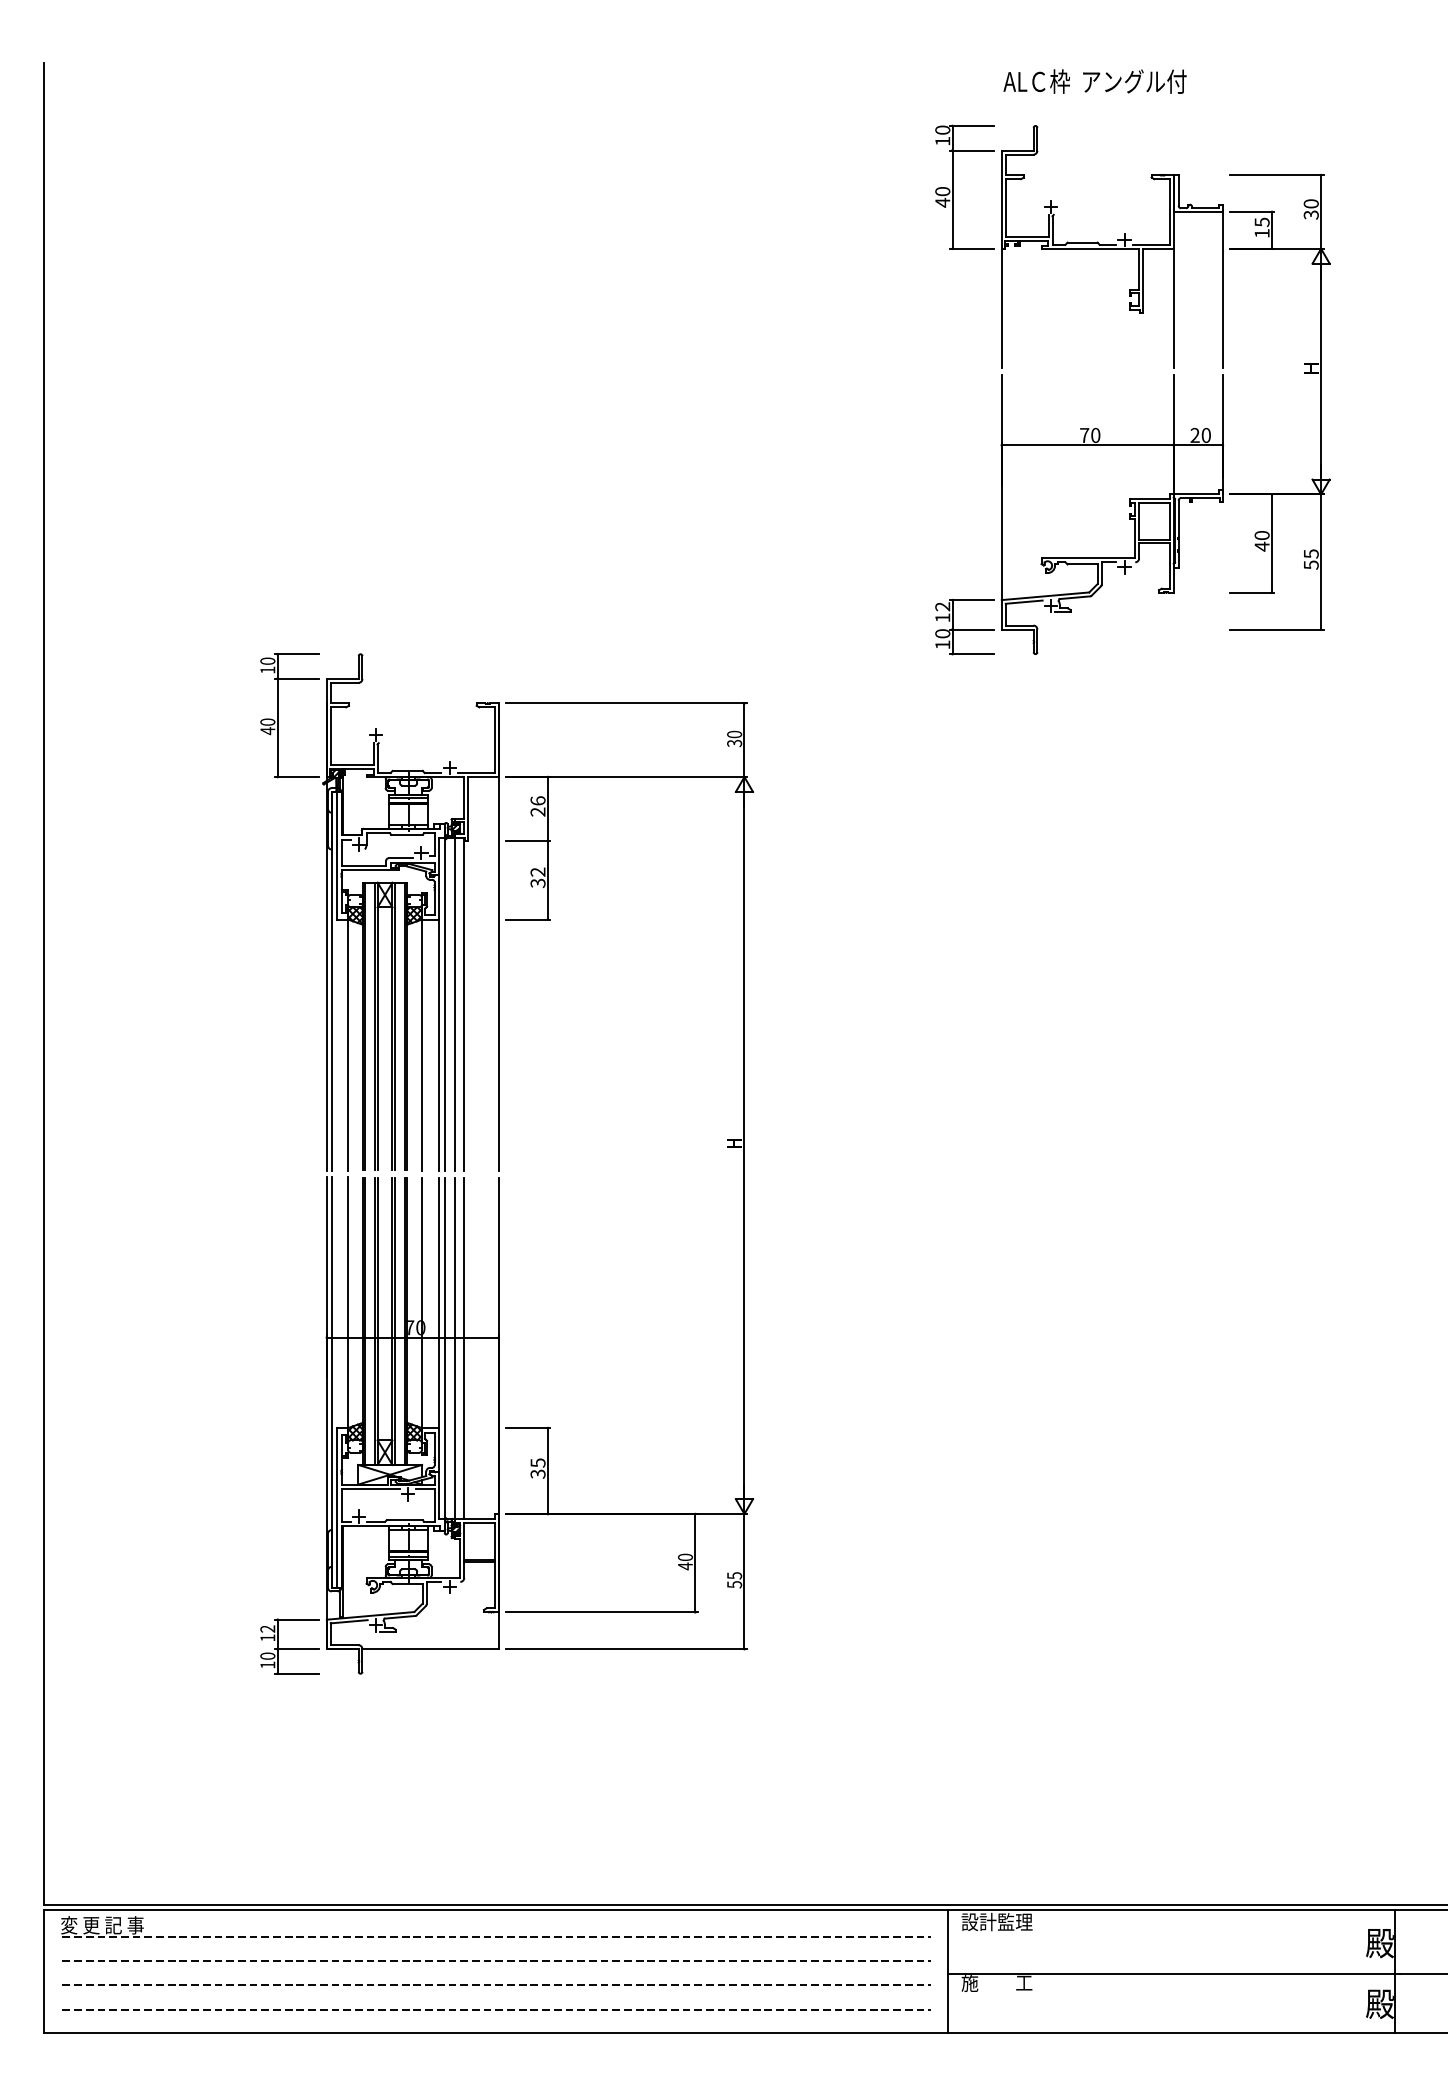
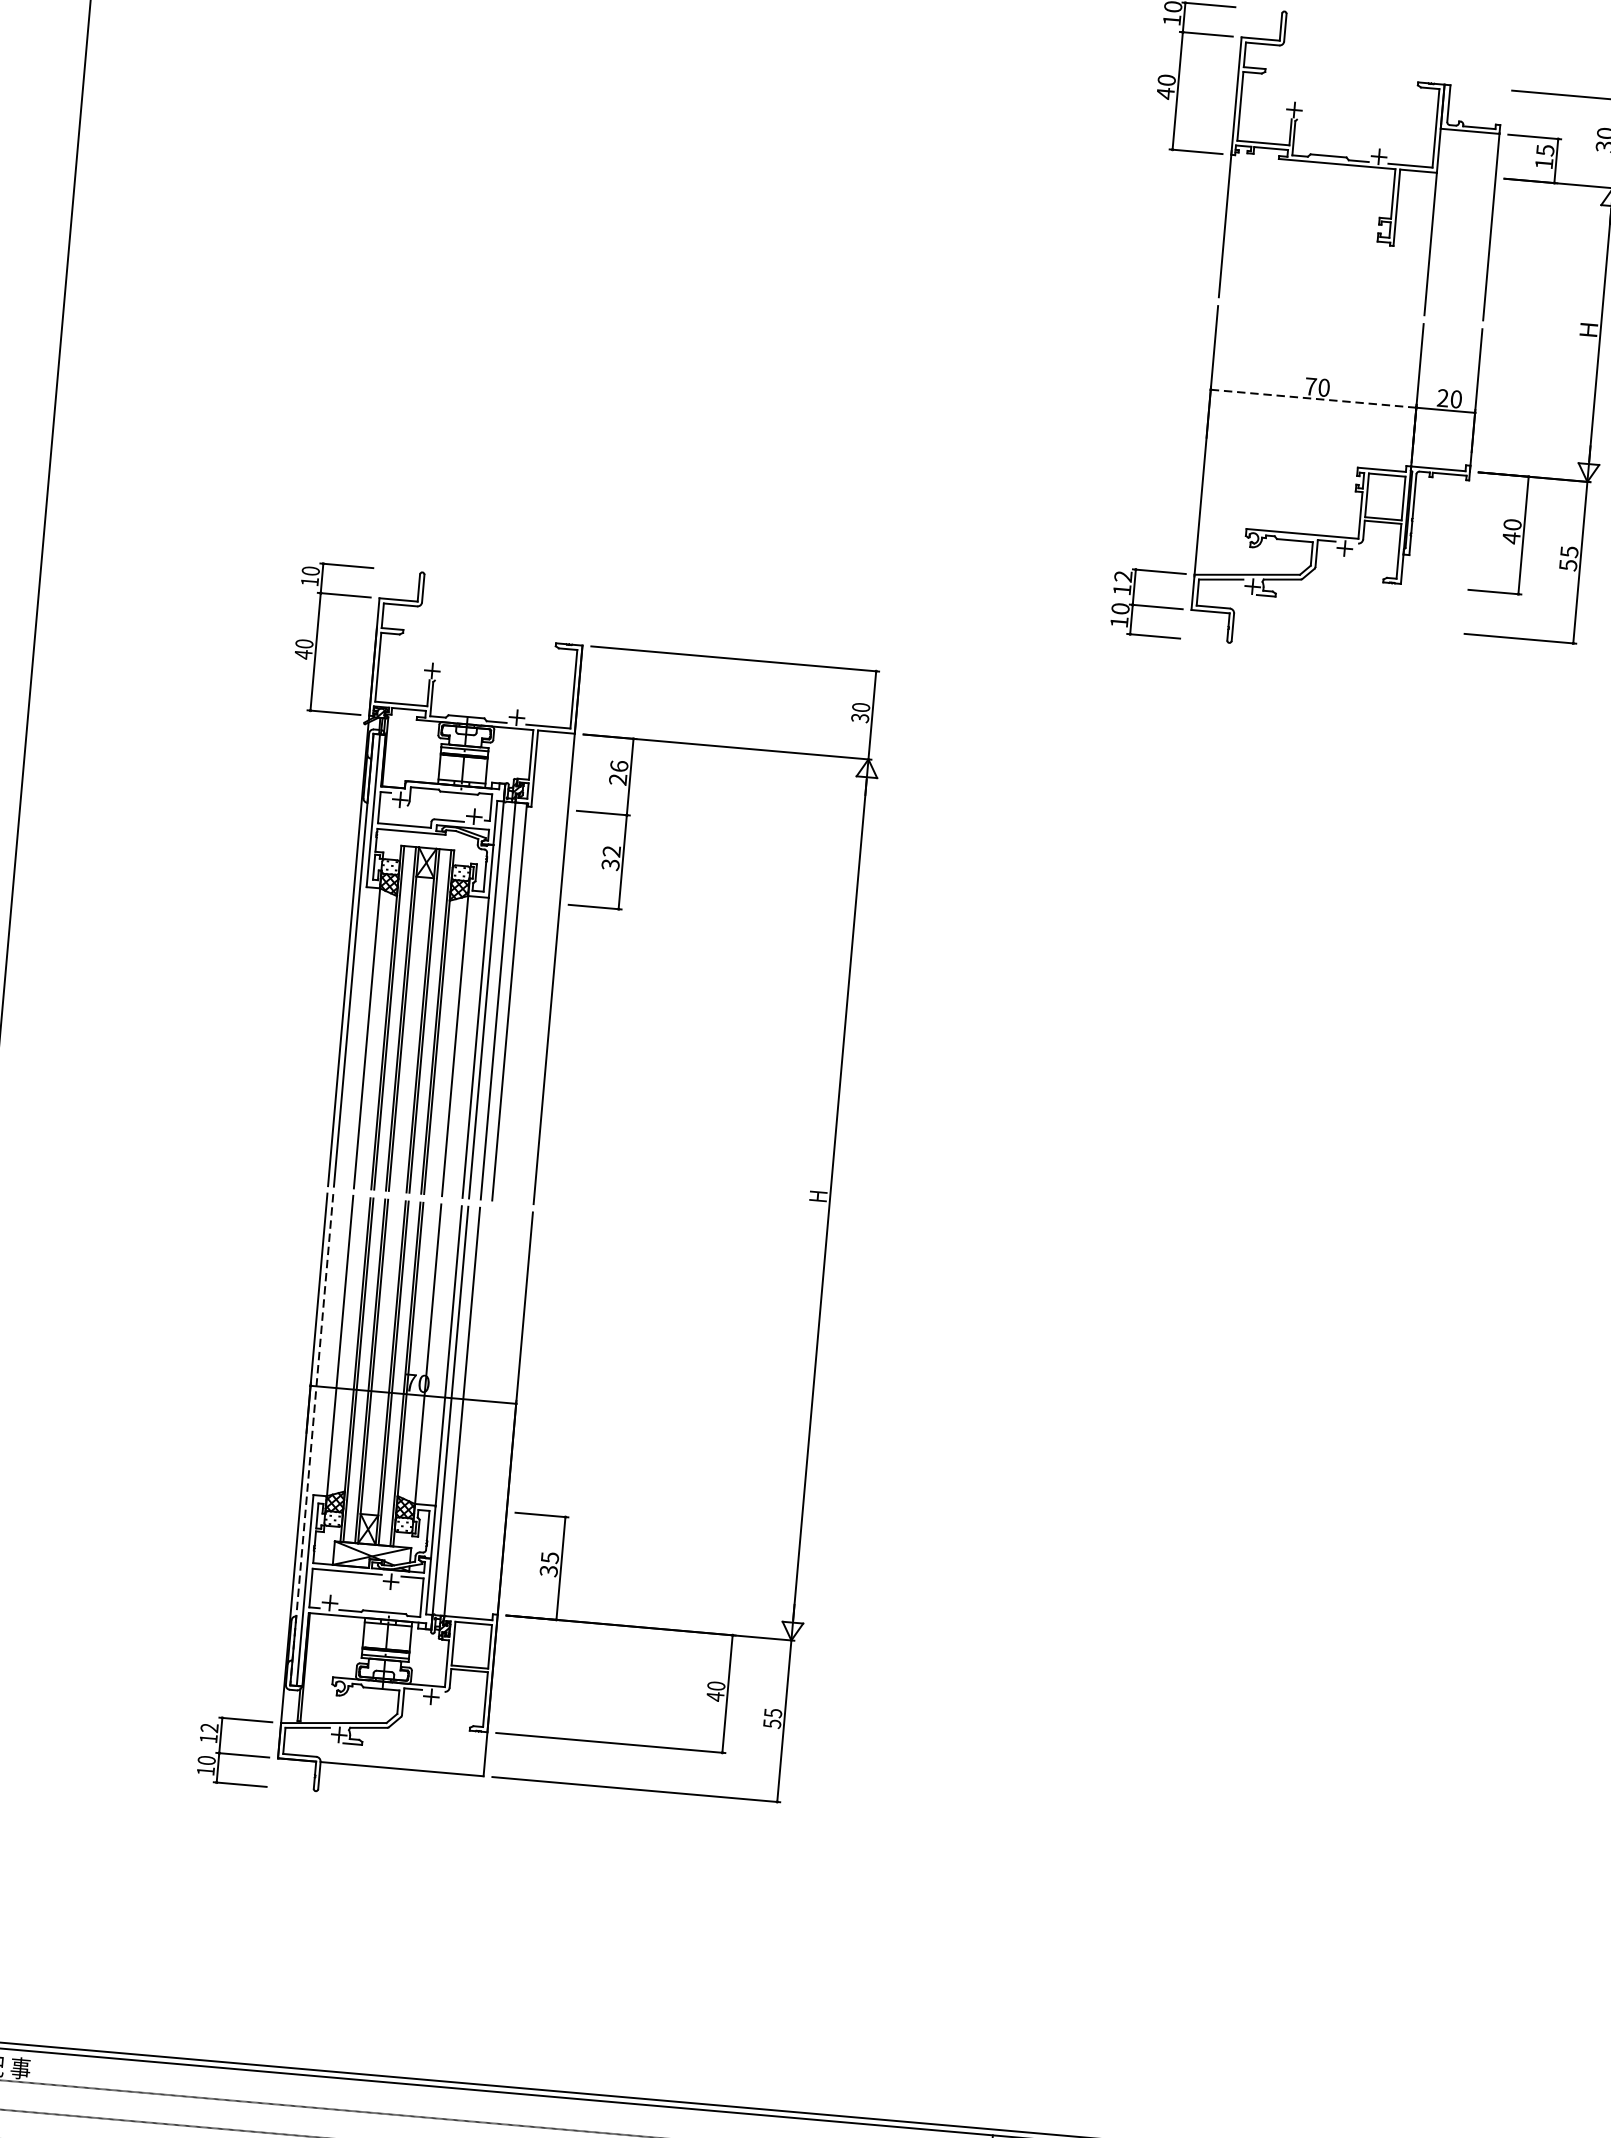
line: (1087, 445) -> (1313, 398), solid -> dashed
line: (464, 1347) -> (474, 1412), removed
line: (331, 1382) -> (311, 1439), solid -> dashed

